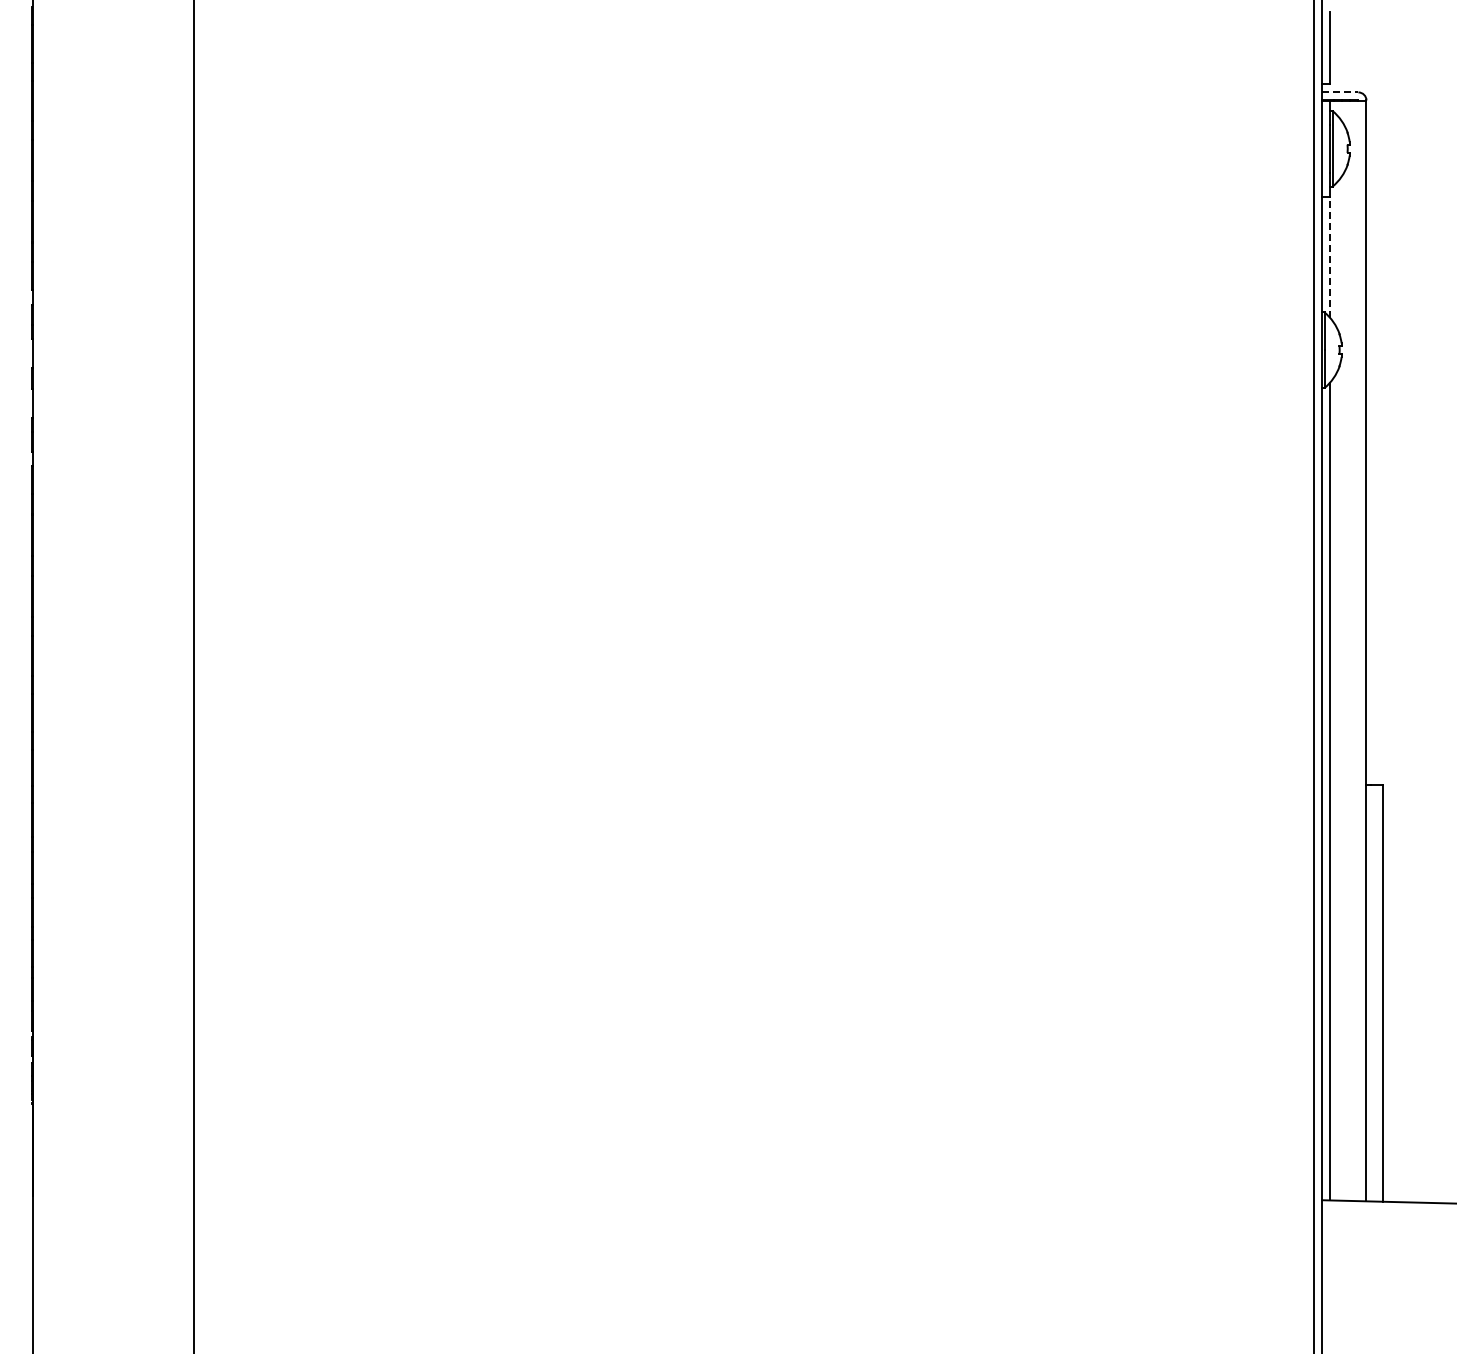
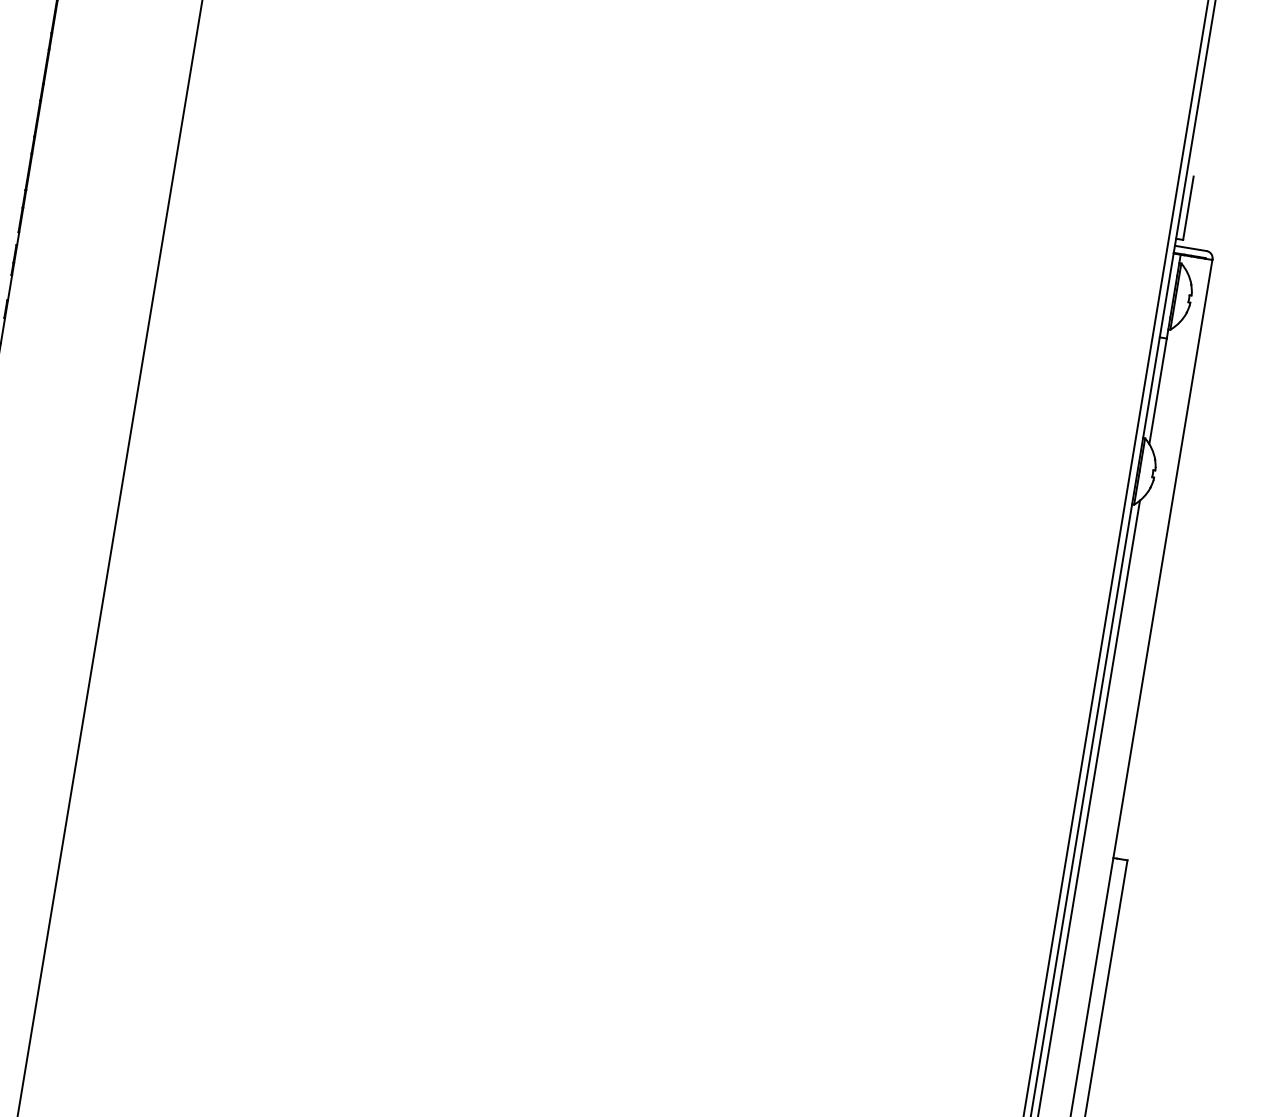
line: (1340, 92) -> (1190, 248), dashed -> solid
line: (1330, 257) -> (1158, 391), dashed -> solid

